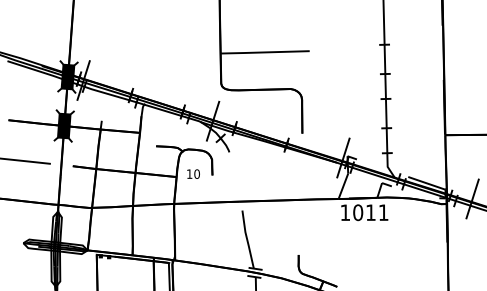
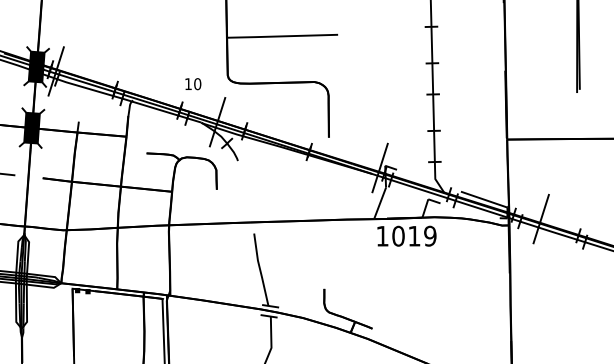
text: (193, 174) -> (193, 84), moved
text: (383, 212) -> (430, 235), 1011 -> 1019

